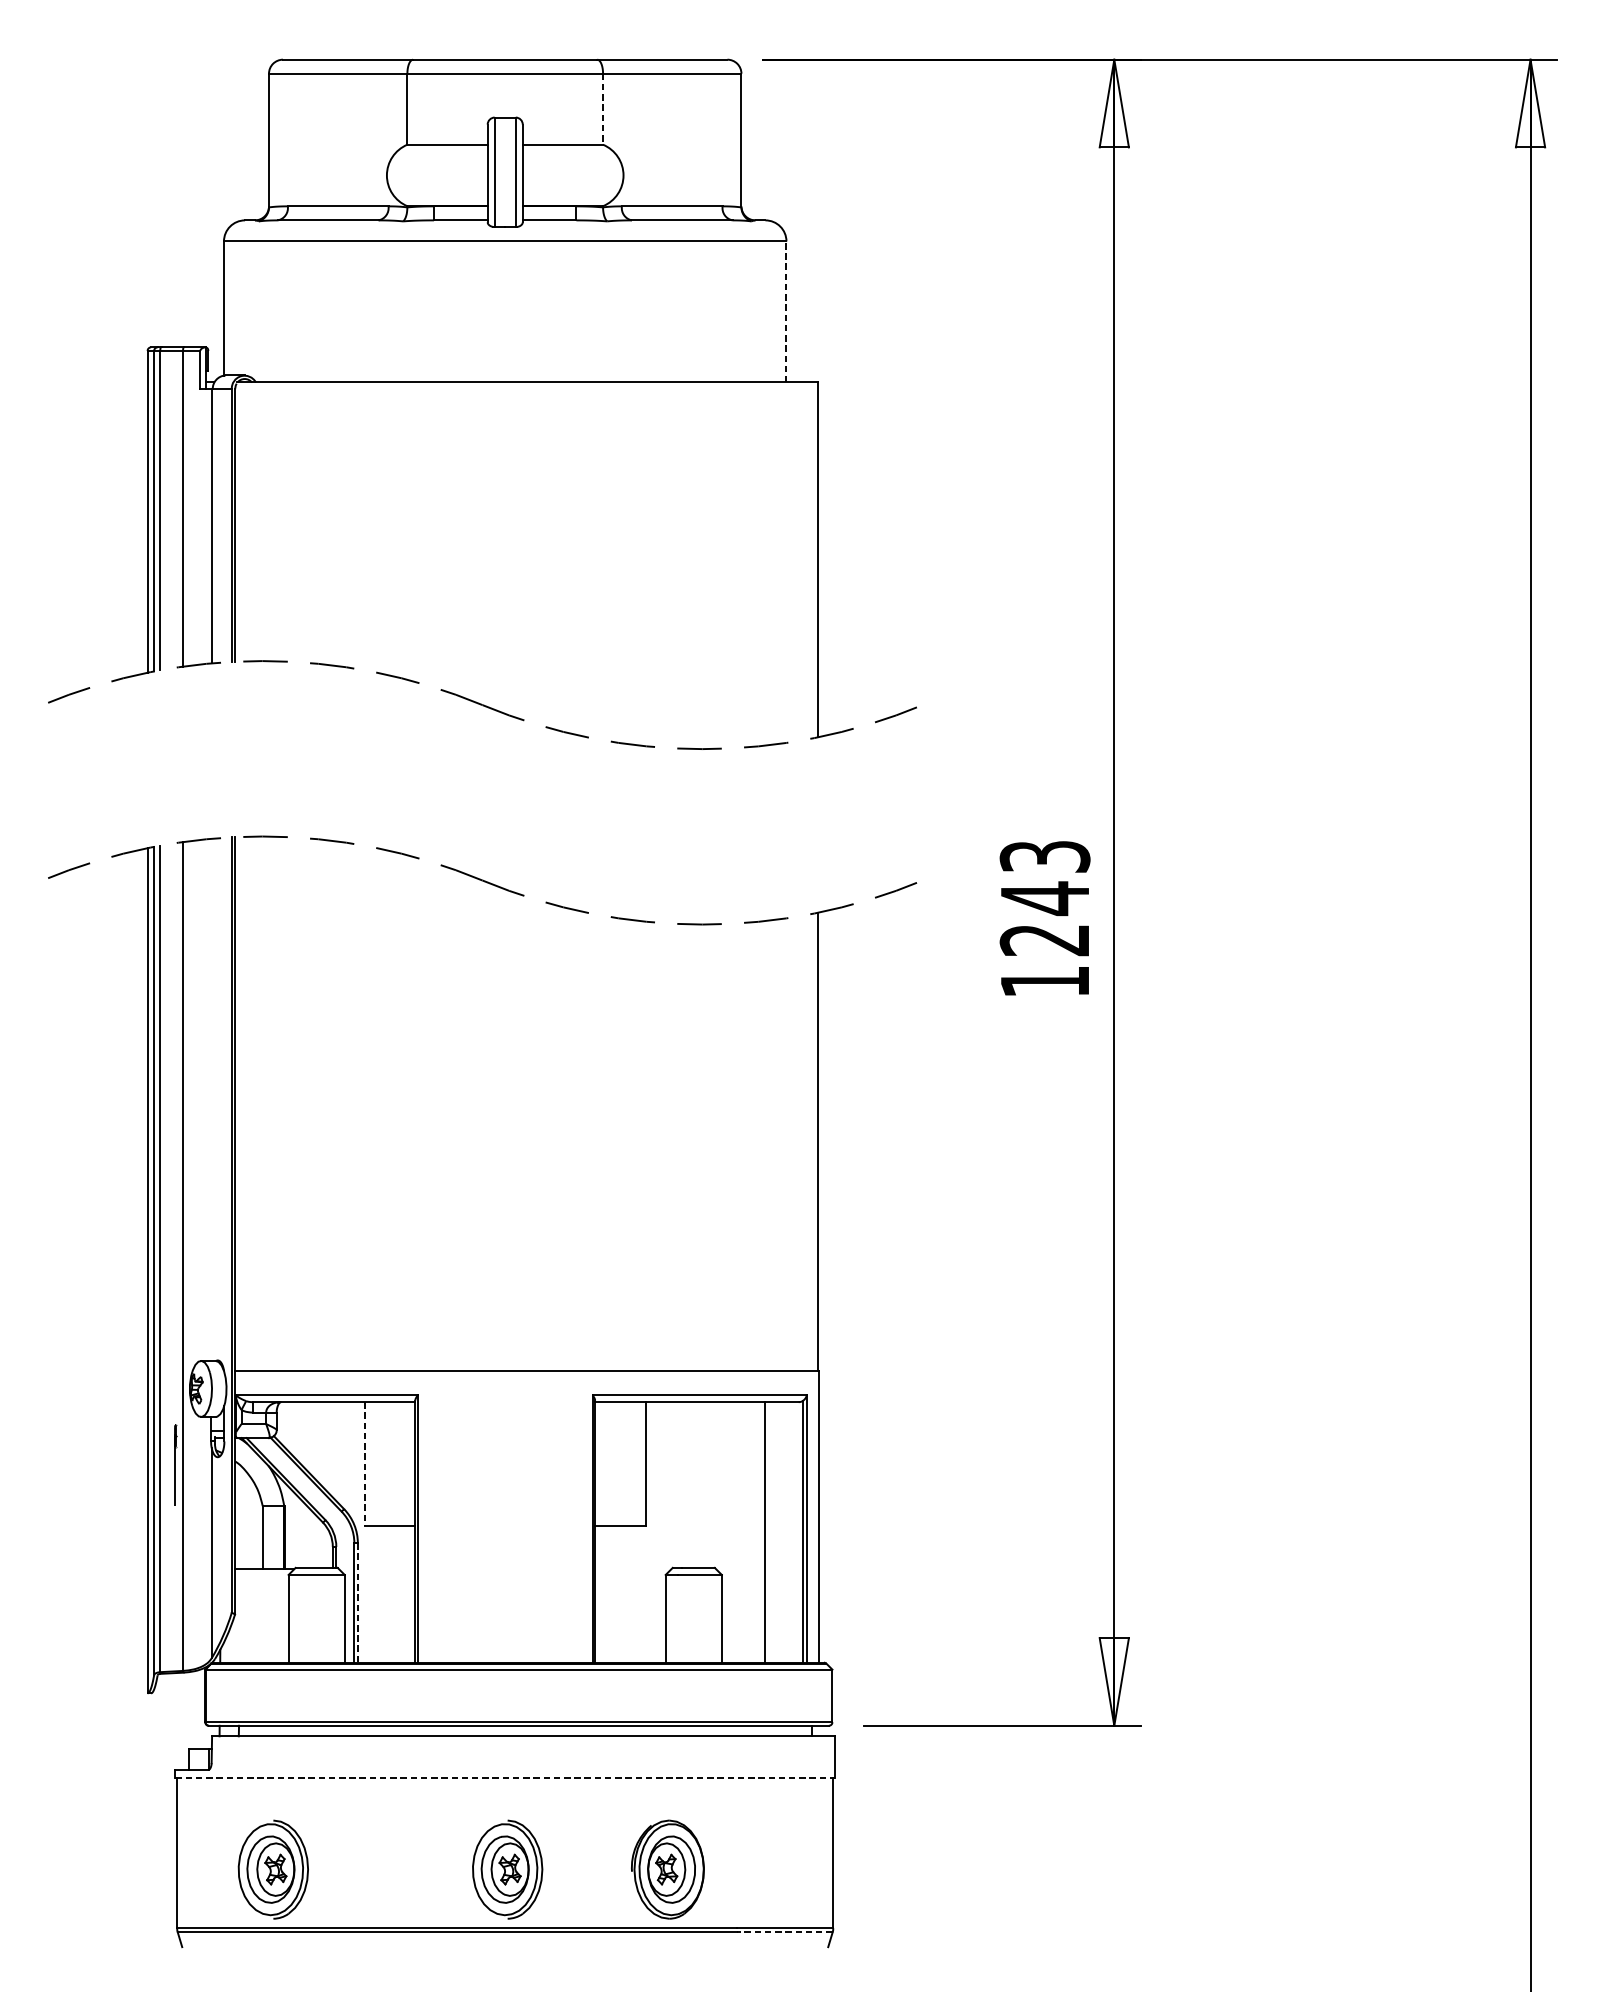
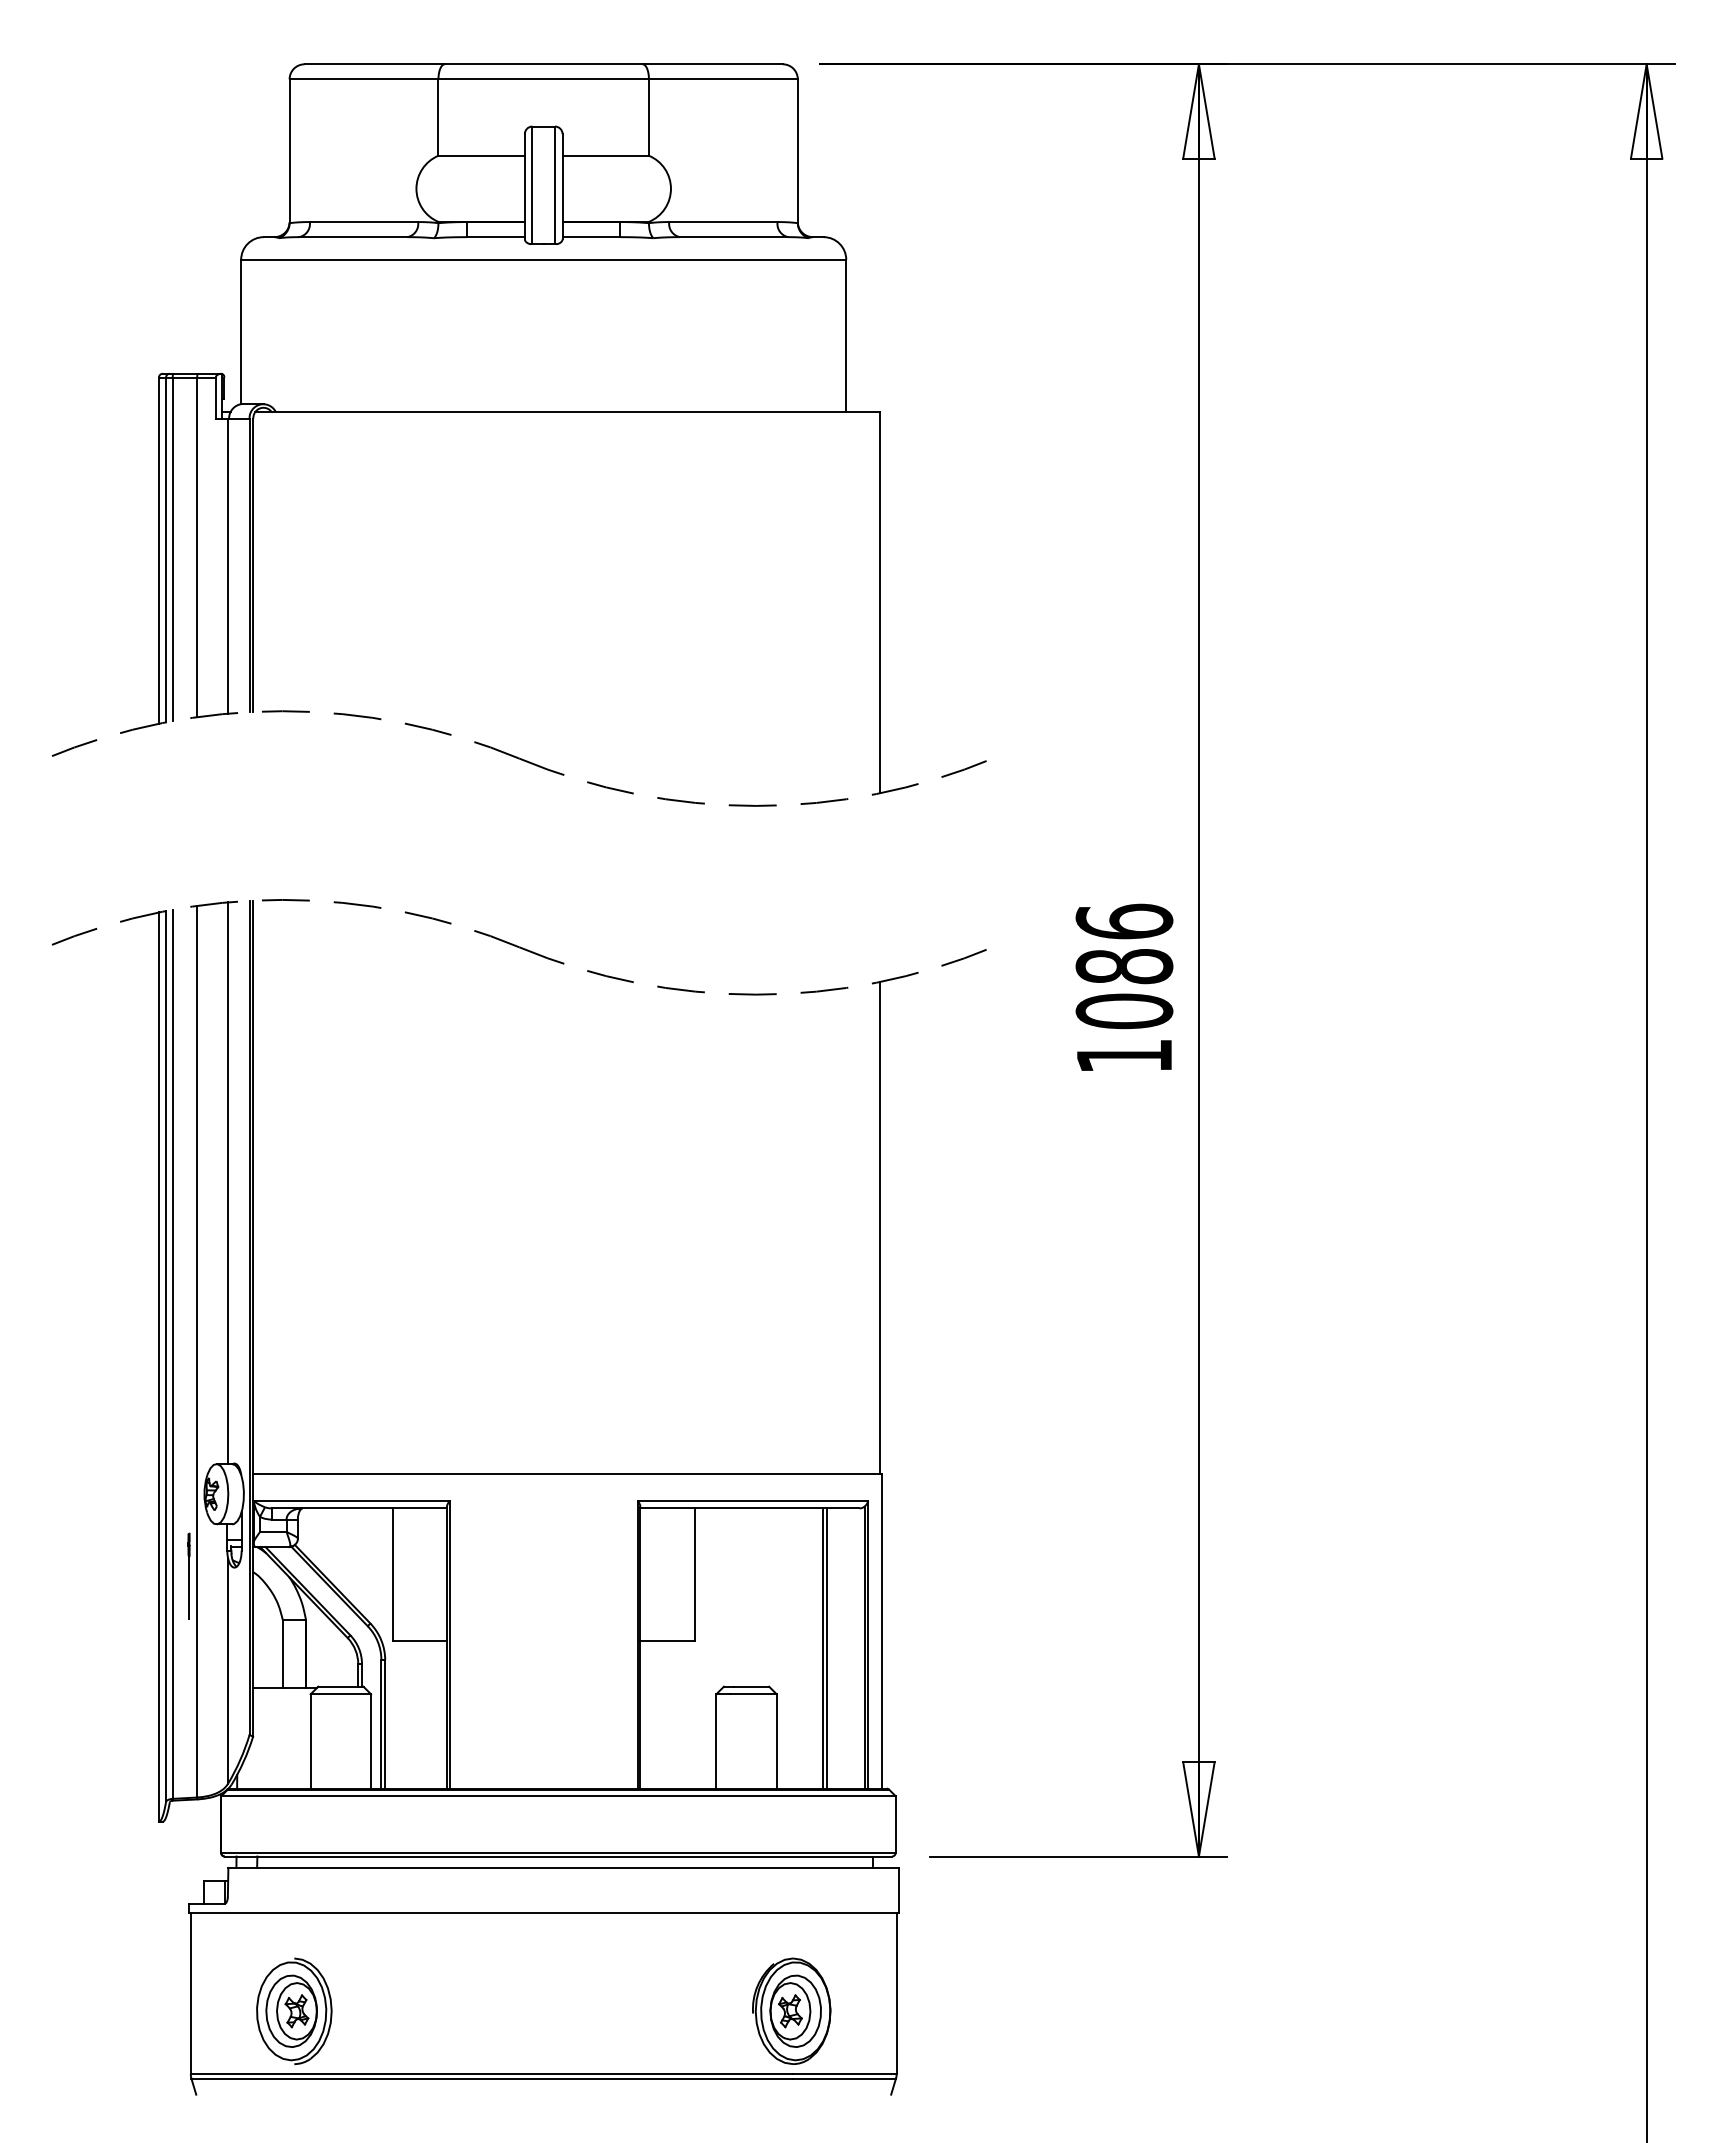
line: (602, 110) -> (648, 118), dashed -> solid
line: (786, 311) -> (846, 335), dashed -> solid
text: (1045, 898) -> (1124, 966), 1243 -> 1086
line: (212, 1100) -> (228, 1183), added
line: (364, 1463) -> (392, 1574), dashed -> solid
line: (769, 1532) -> (827, 1648), added
line: (358, 1603) -> (385, 1724), dashed -> solid
line: (505, 1778) -> (543, 1913), dashed -> solid
part: (507, 1868) -> (546, 2010), removed
part: (667, 1868) -> (791, 2010), moved
line: (784, 1932) -> (844, 2078), dashed -> solid

